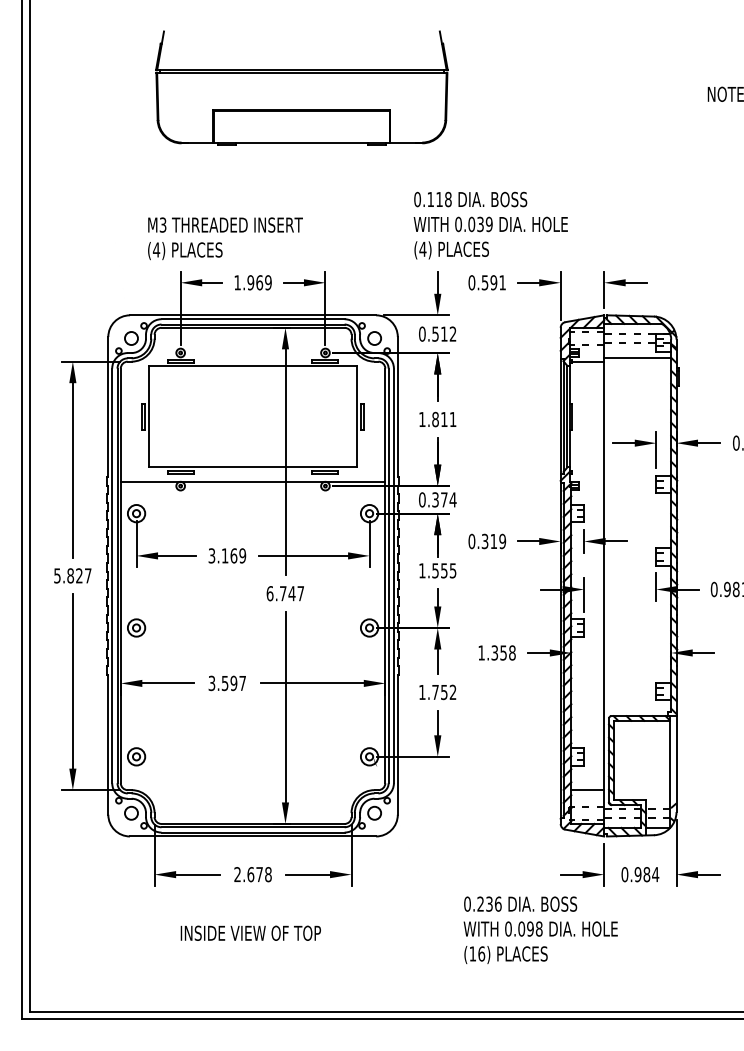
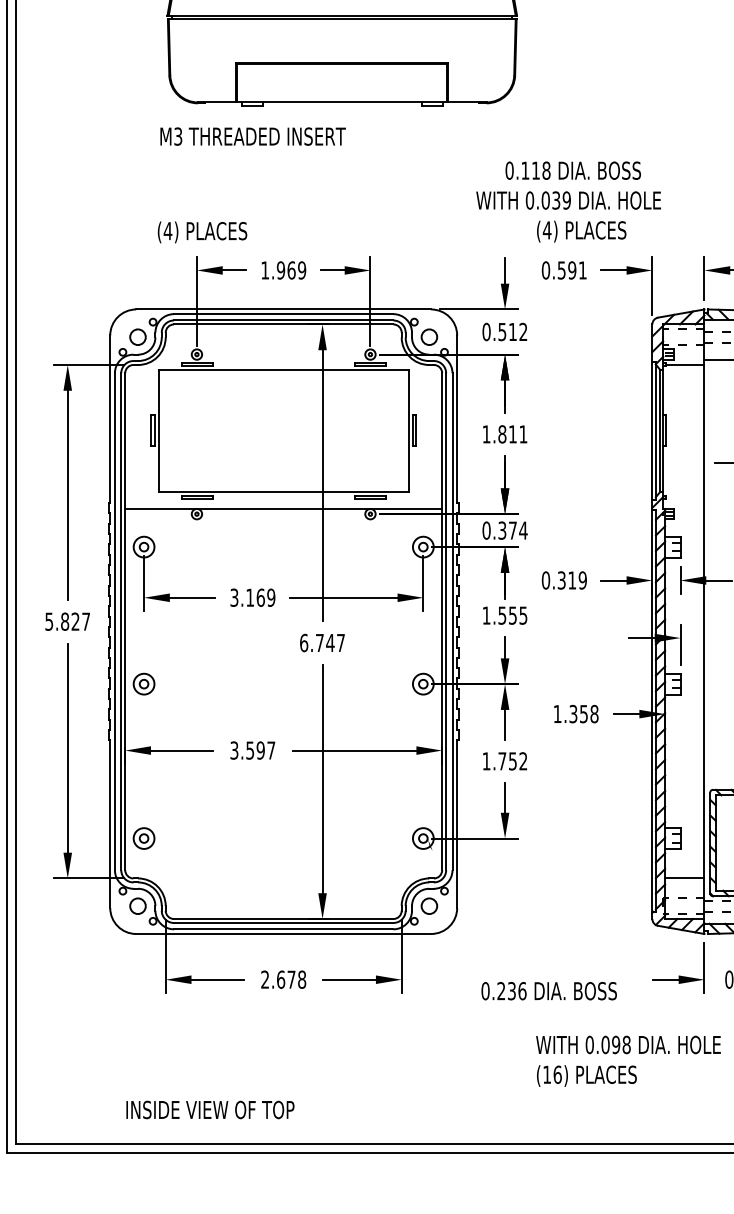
text: (470, 199) -> (573, 170), moved
text: (225, 224) -> (253, 135), moved
text: (451, 250) -> (581, 231), moved
text: (520, 903) -> (549, 990), moved
text: (250, 932) -> (209, 1108), moved

